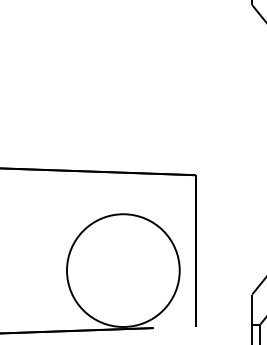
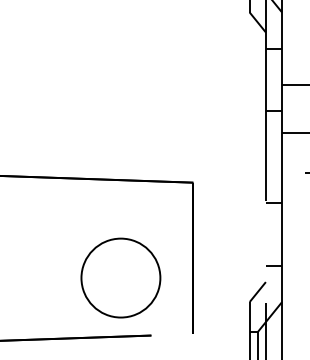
circle: (122, 270) -> (120, 277), size x0.7

